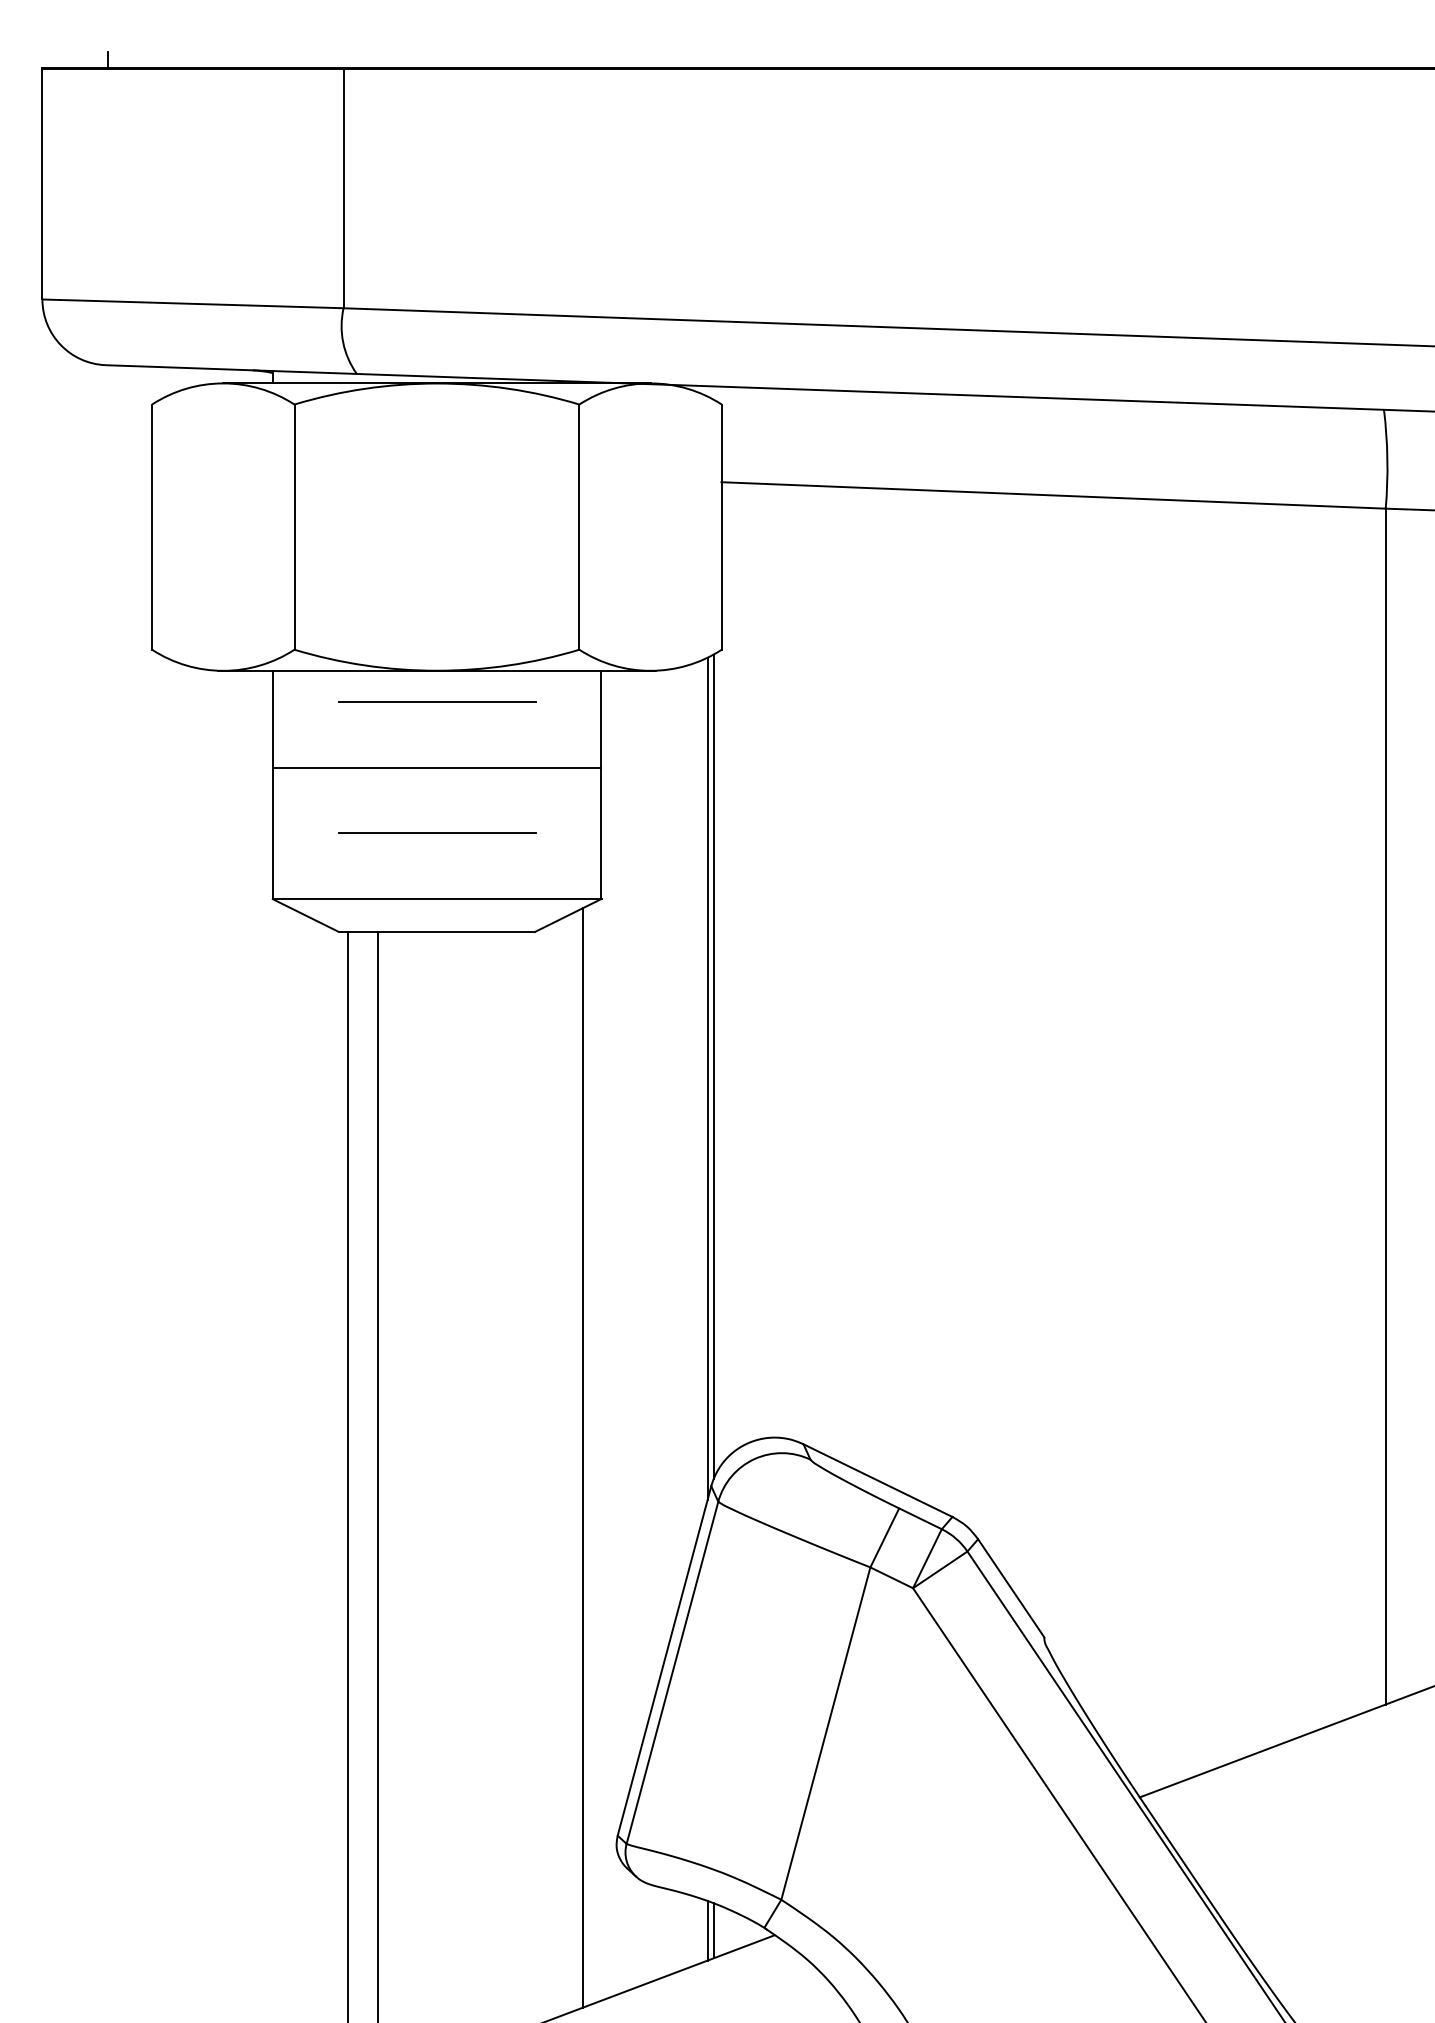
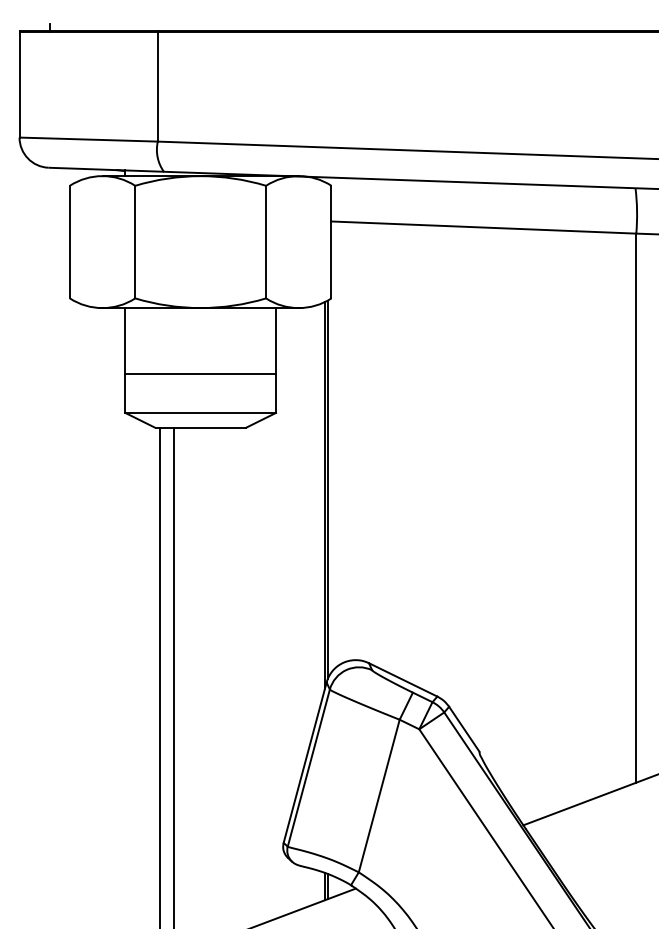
line: (436, 702) -> (200, 322), removed
line: (436, 767) -> (200, 373), moved
line: (436, 832) -> (200, 382), removed
line: (582, 1457) -> (267, 669), removed

